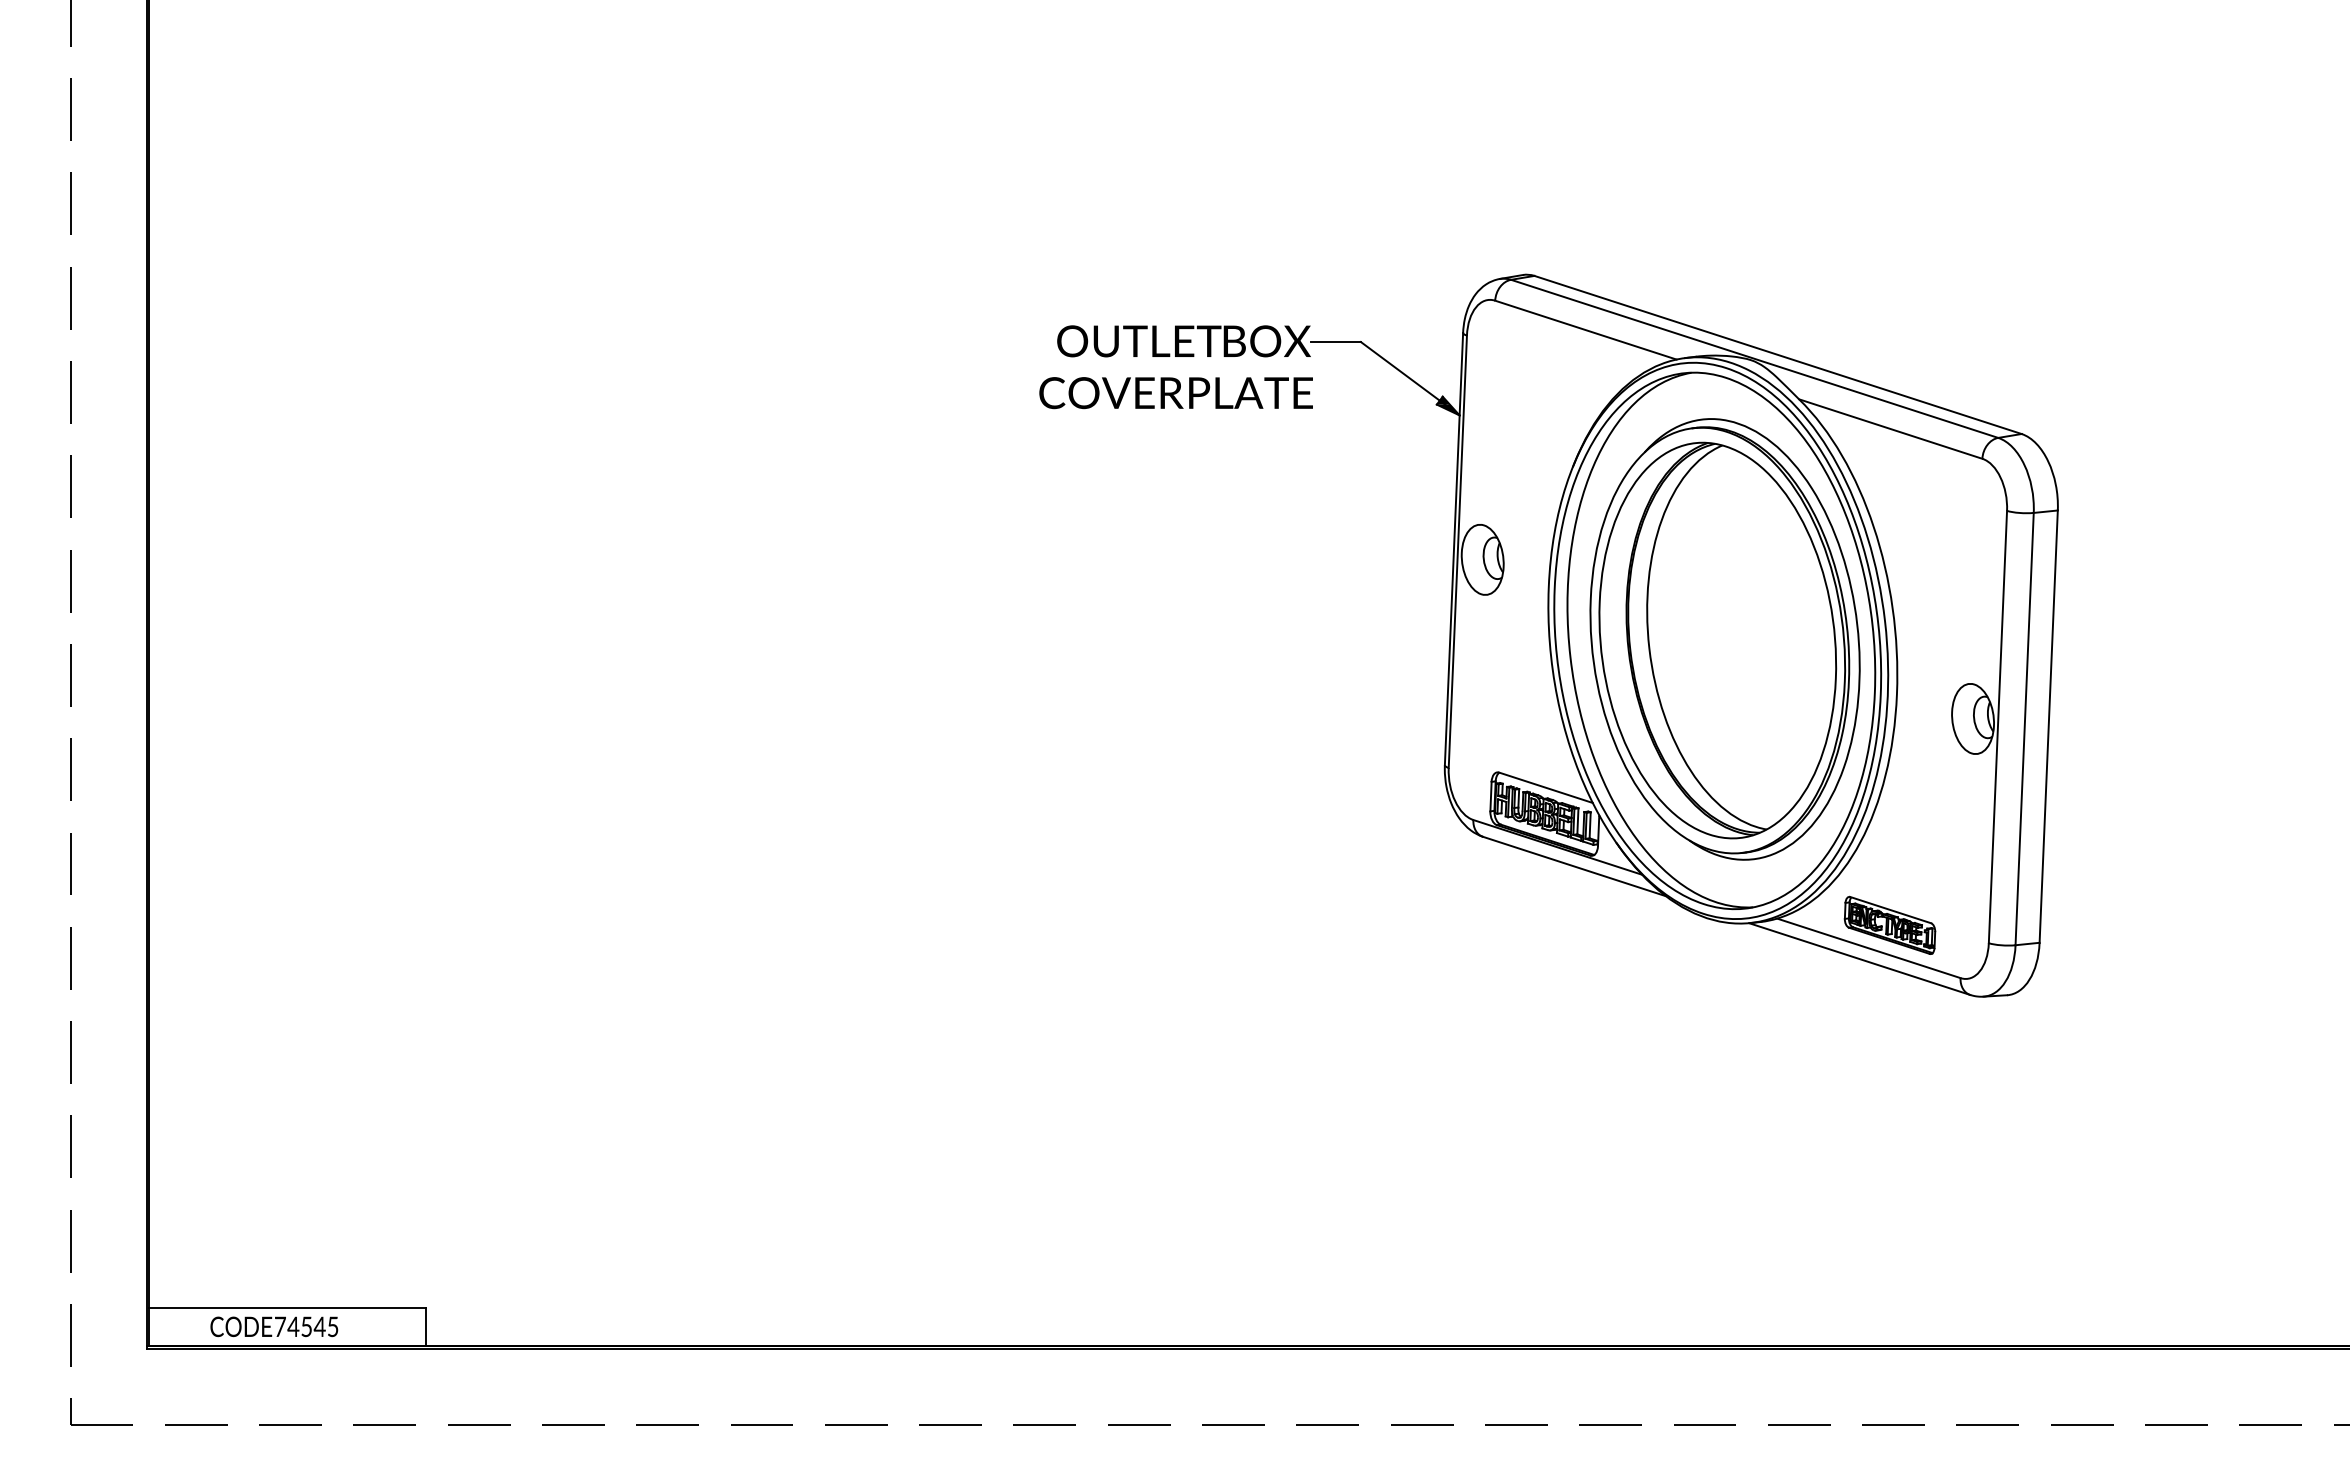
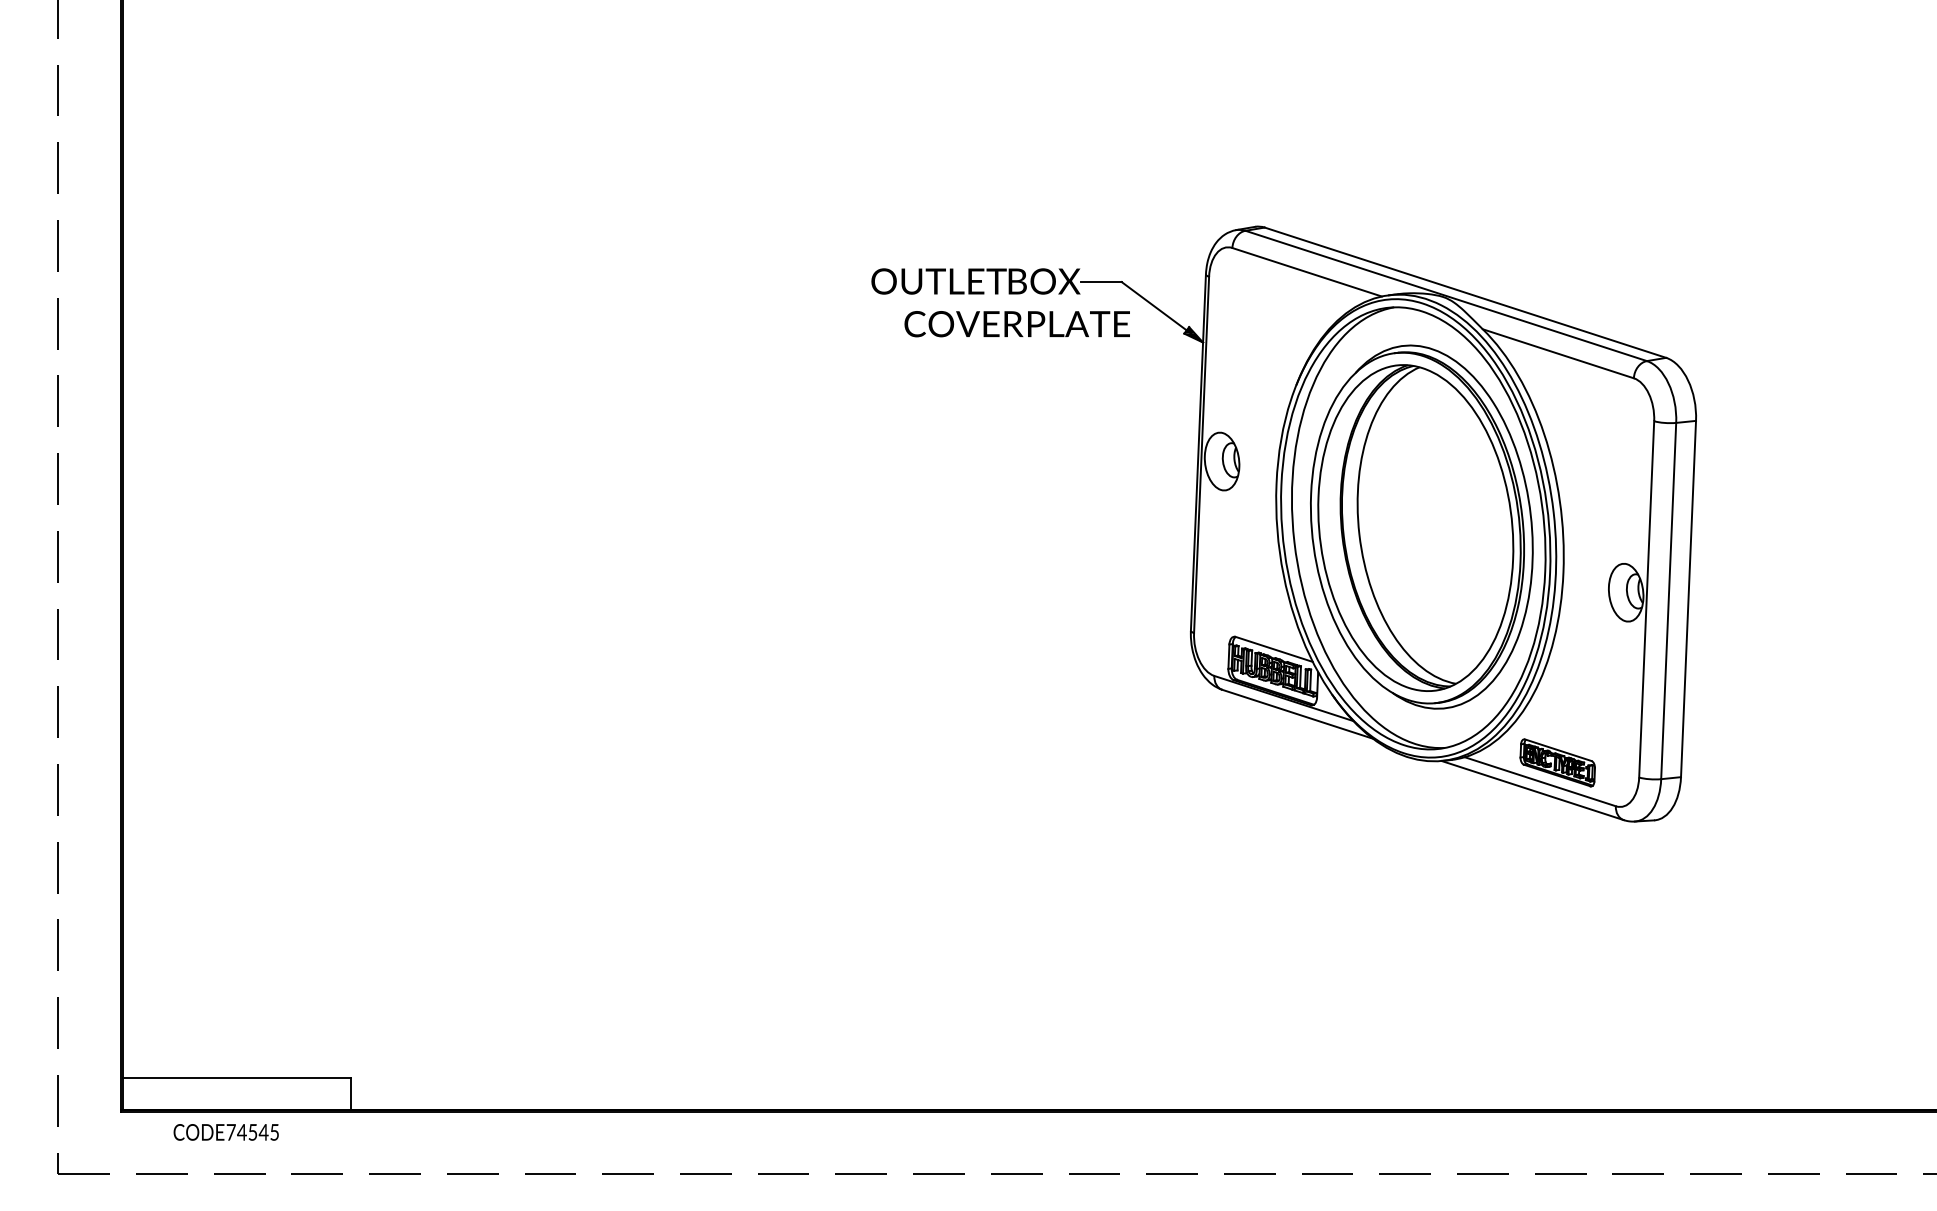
text: (1175, 393) -> (1016, 324), moved
text: (274, 1326) -> (226, 1132), moved

